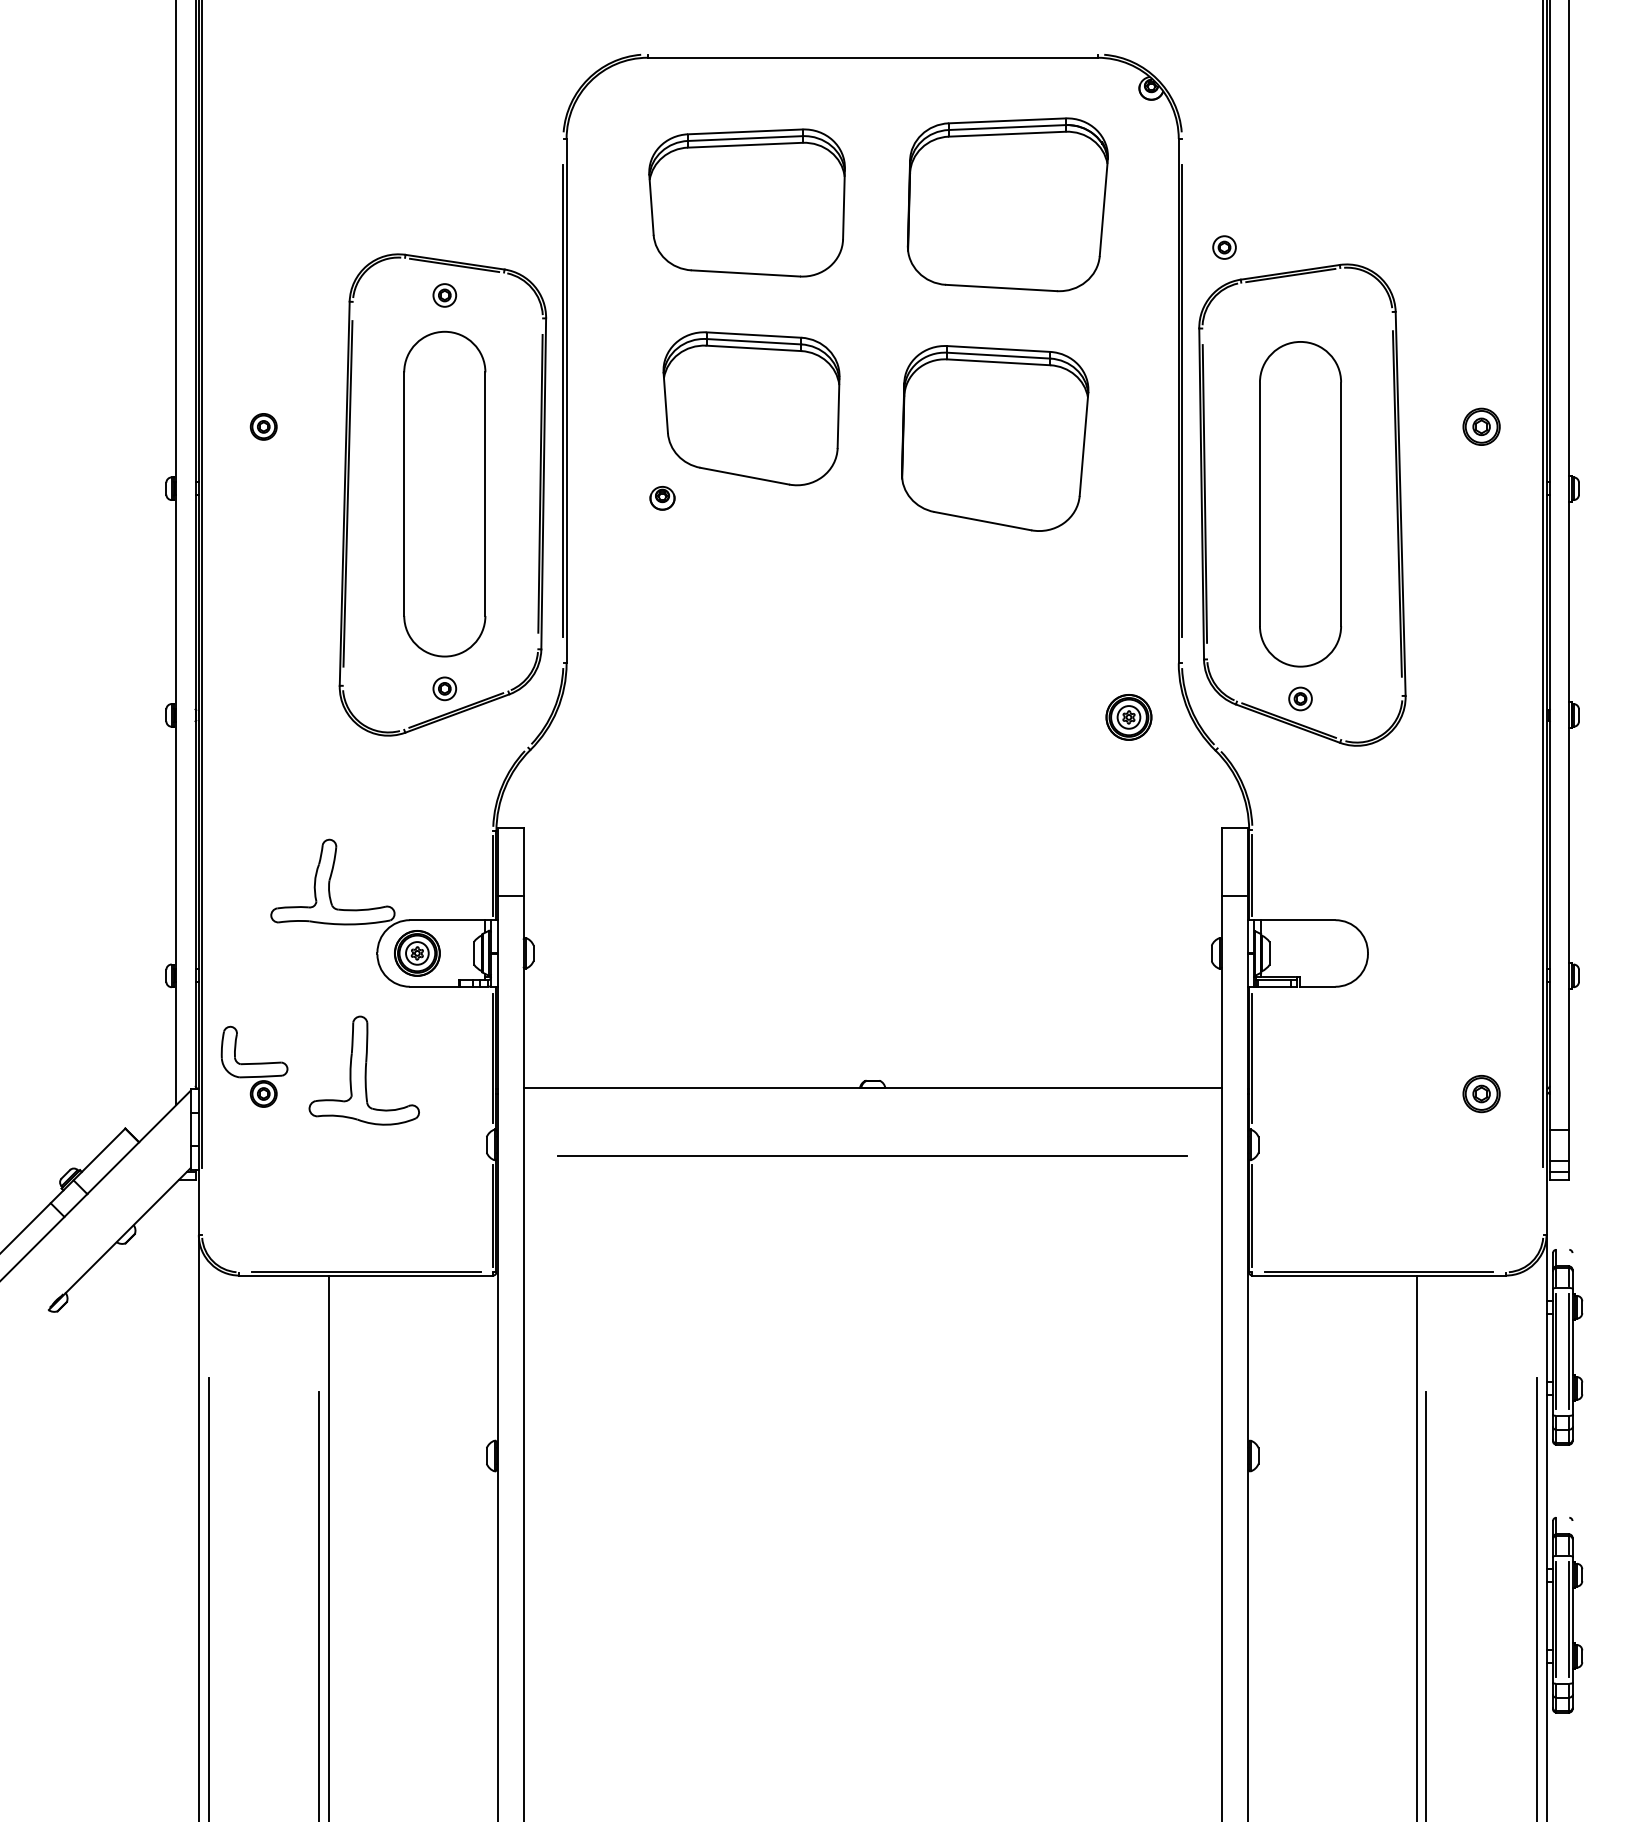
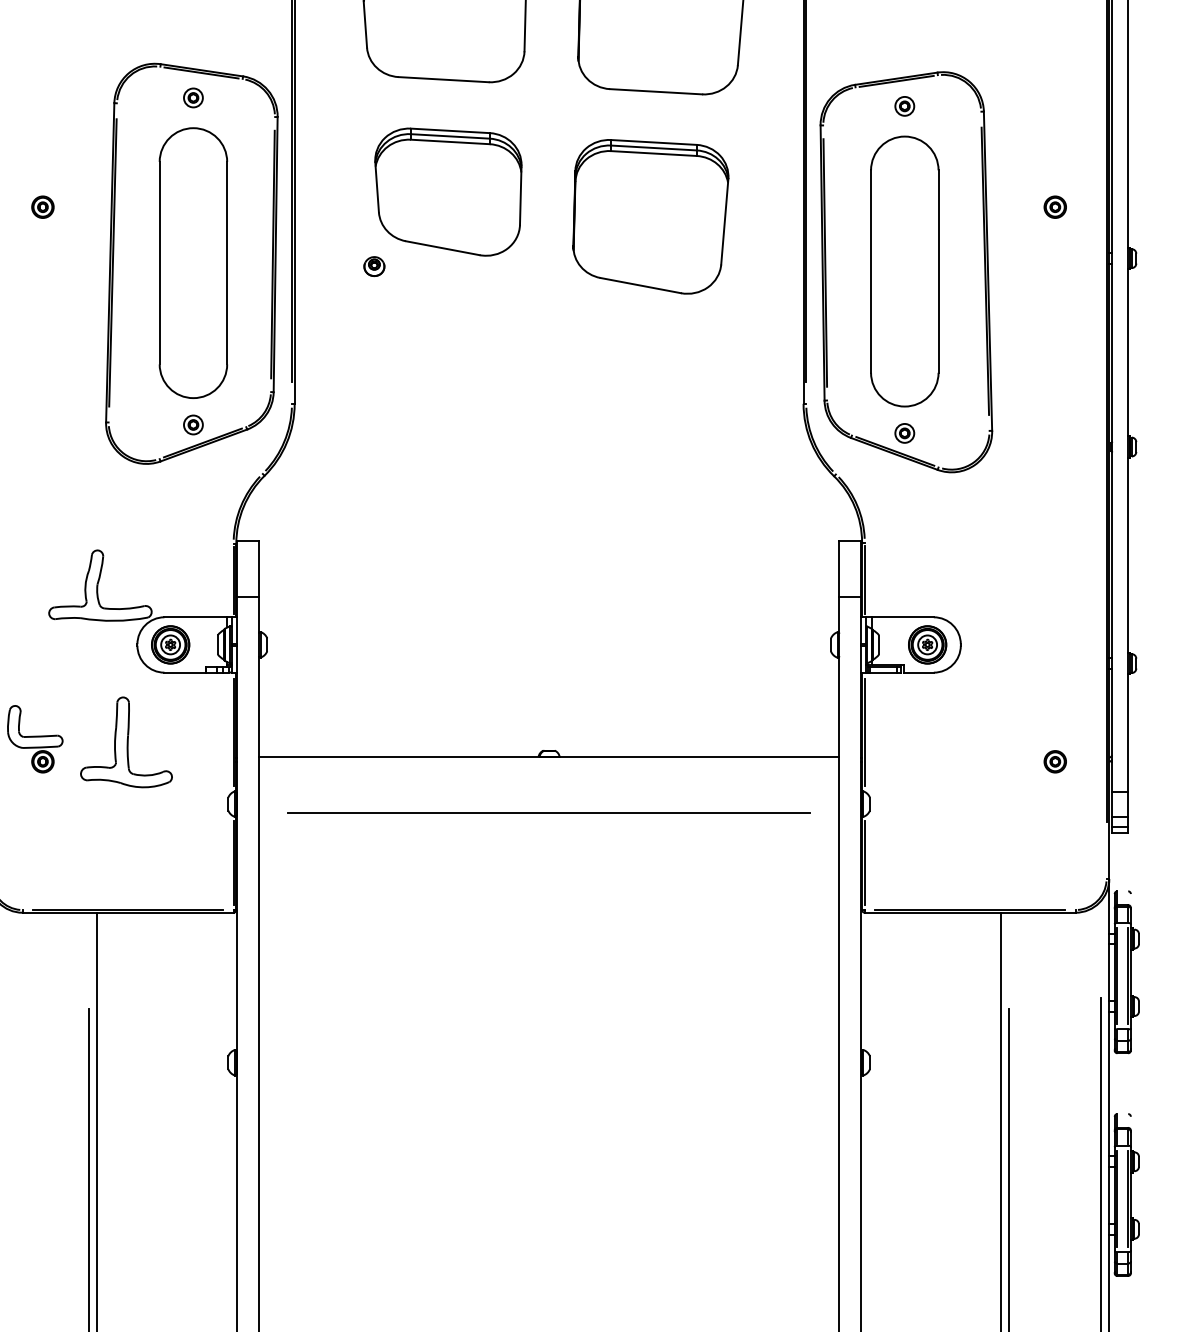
part: (1224, 247) -> (904, 106), moved
part: (1481, 426) -> (1055, 206), size x0.71
part: (1128, 717) -> (927, 644), moved
part: (1481, 1093) -> (1055, 761), size x0.71

